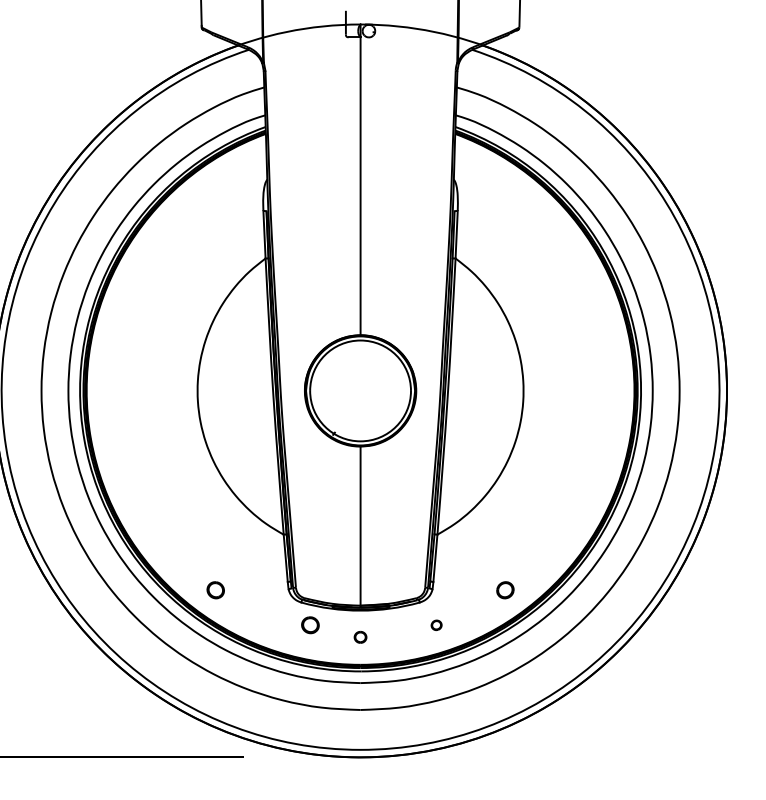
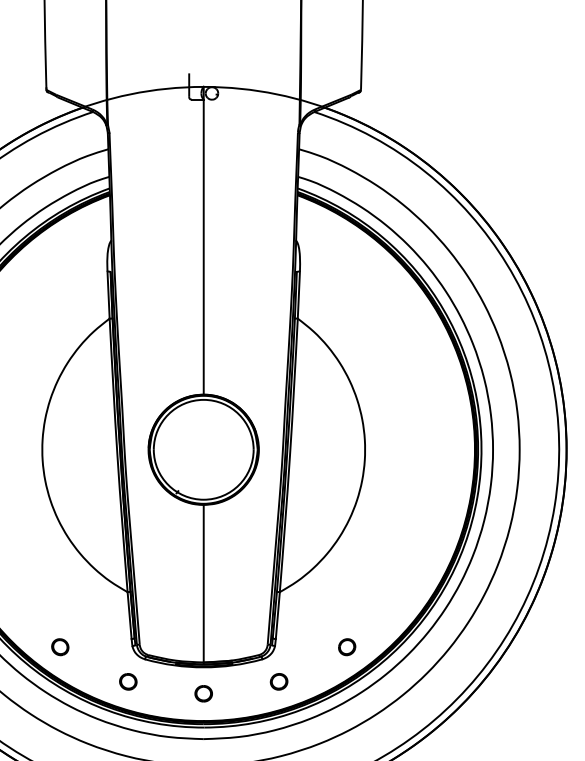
part: (310, 625) -> (128, 682), moved
part: (436, 625) -> (278, 682), size x1.67
part: (360, 637) -> (203, 693), size x1.43

